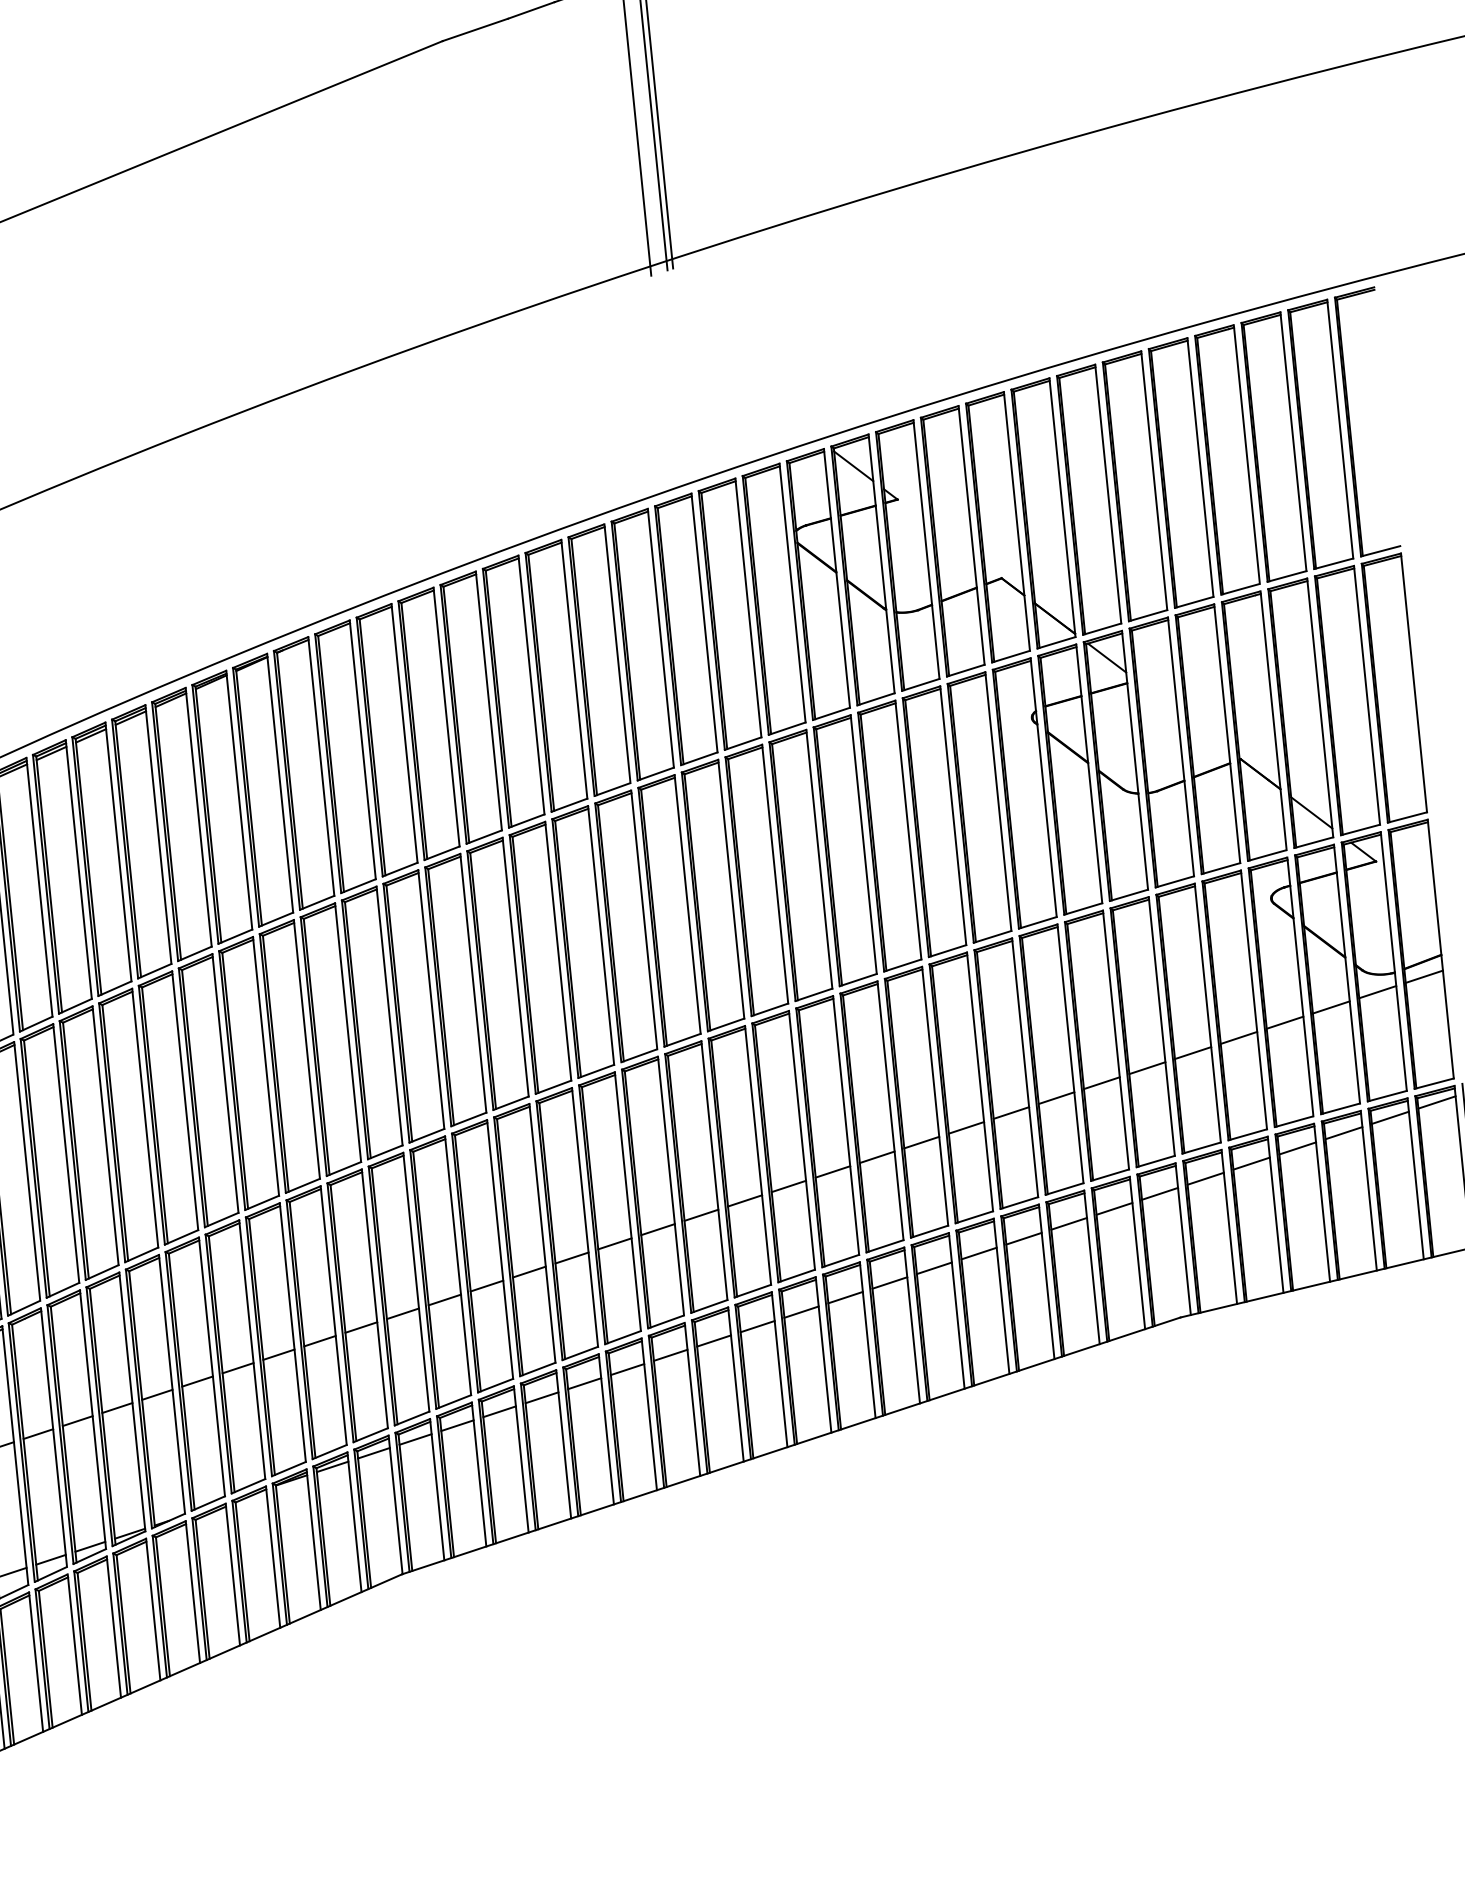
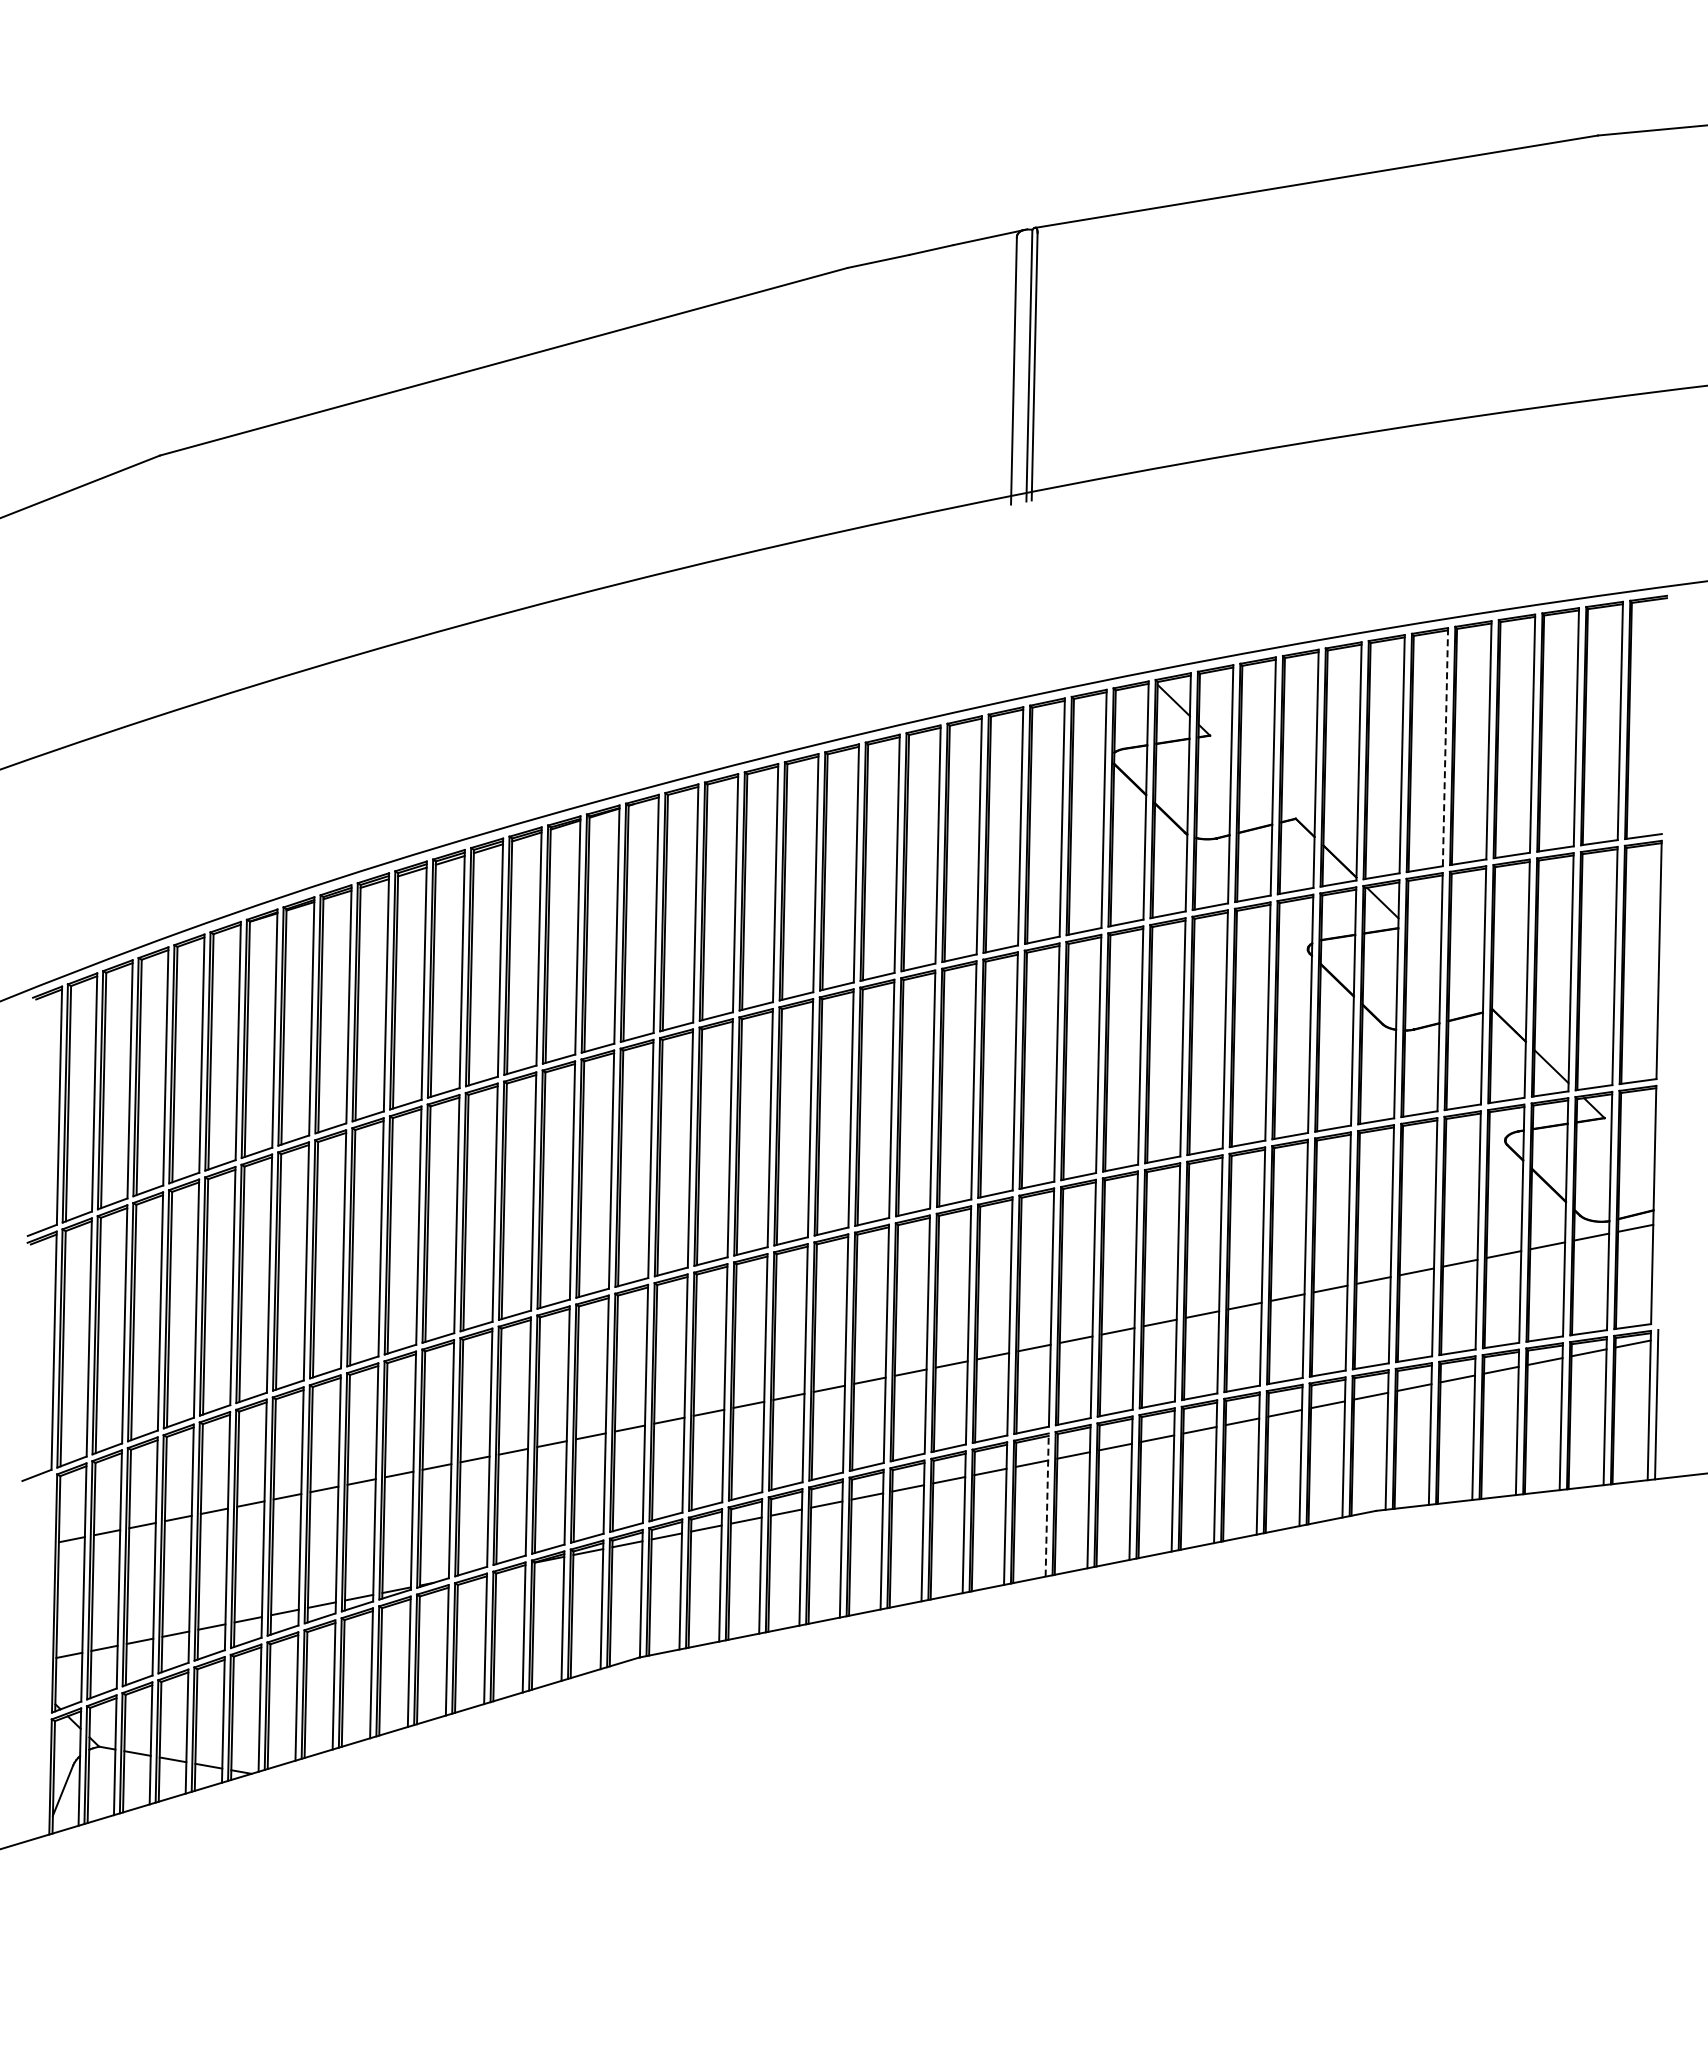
line: (1154, 480) -> (1445, 746), solid -> dashed
line: (823, 1355) -> (1047, 1505), solid -> dashed

